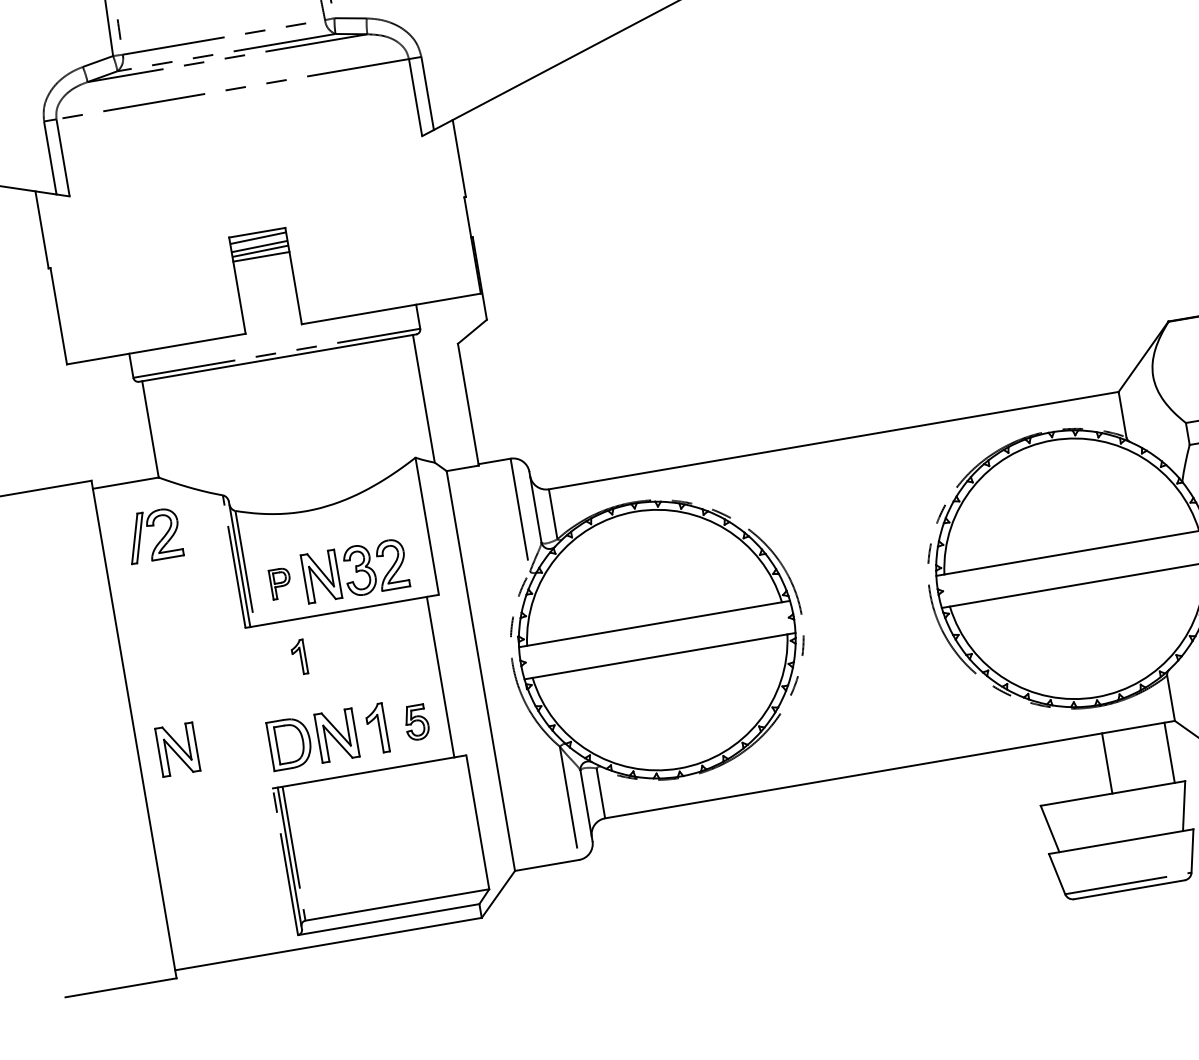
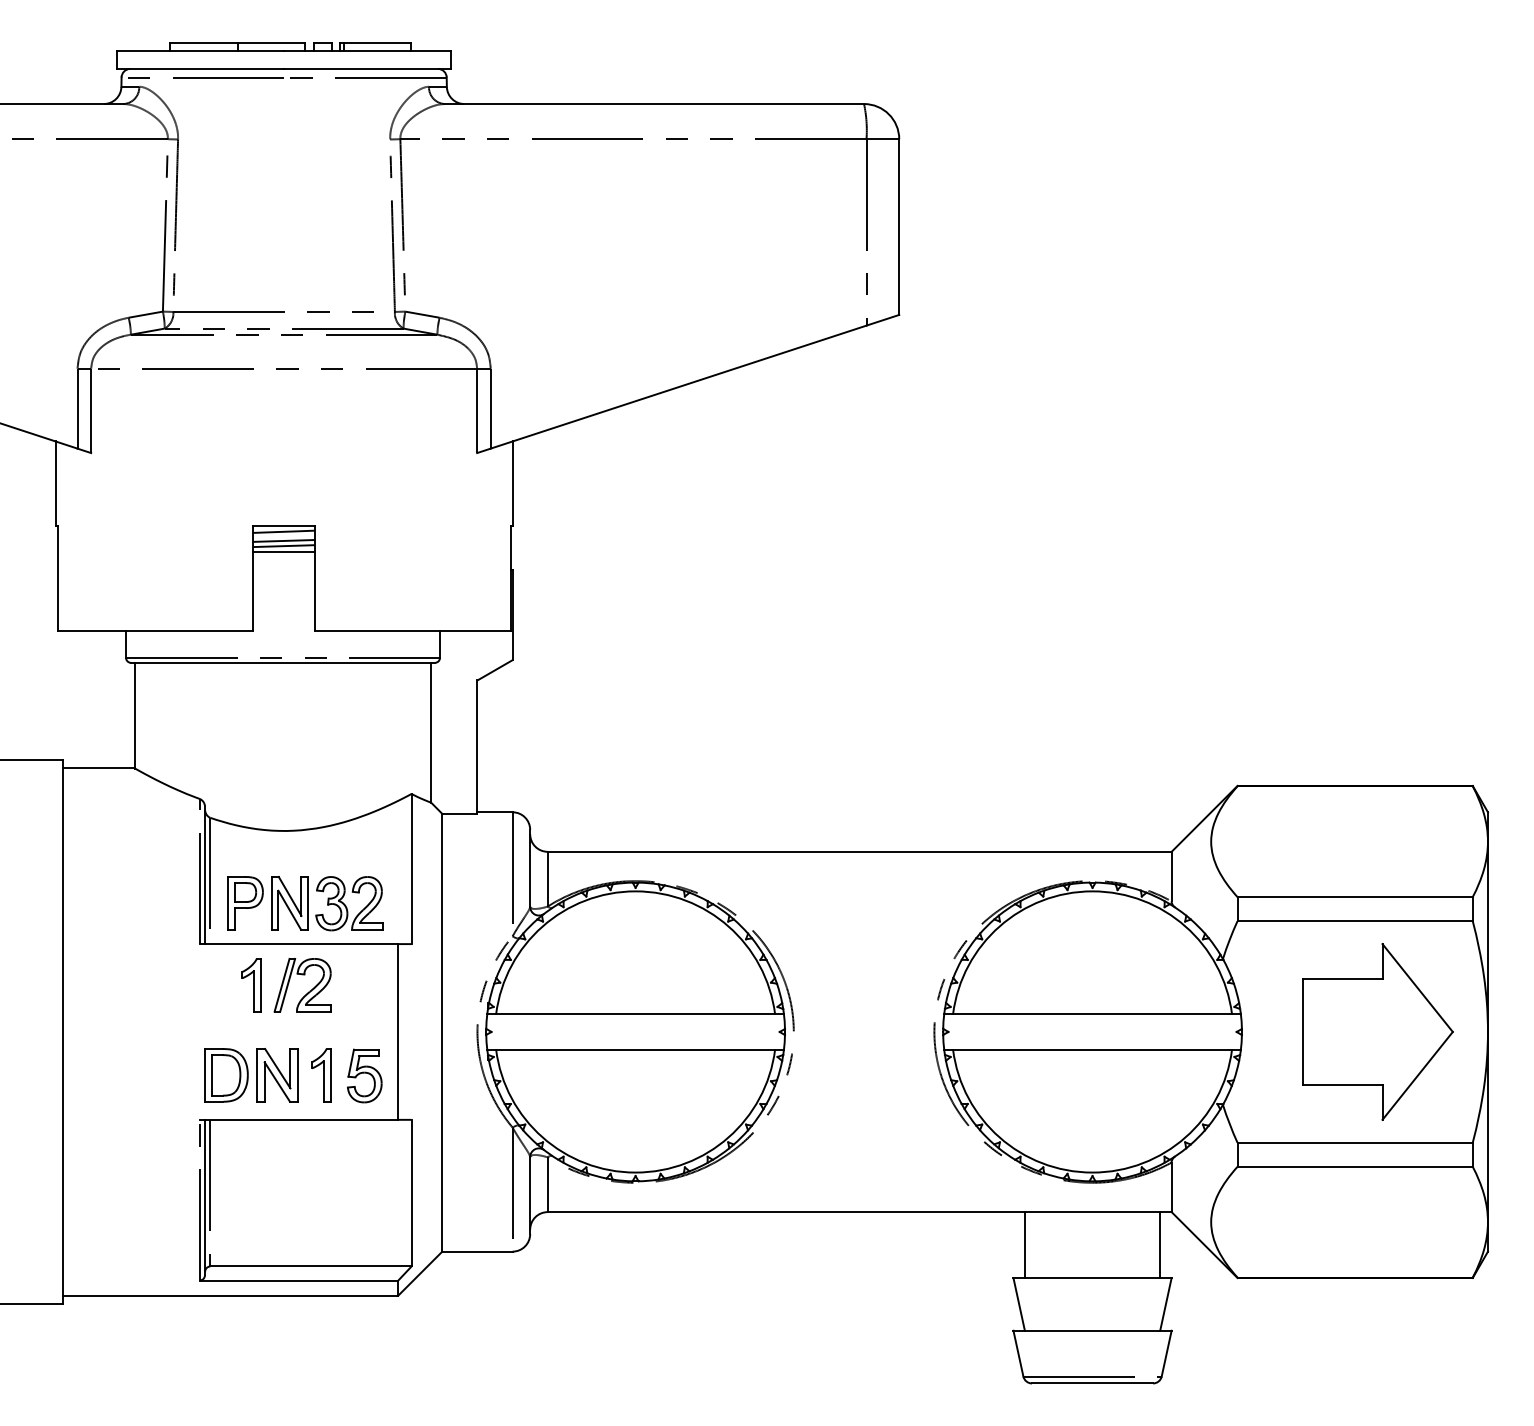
part: (159, 540) -> (308, 991), moved
part: (280, 583) -> (245, 903), size x1.67
part: (299, 657) -> (251, 985), size x1.43
part: (416, 722) -> (364, 1075), size x1.43
part: (177, 749) -> (105, 1061), removed
line: (1106, 763) -> (1024, 1245), moved

